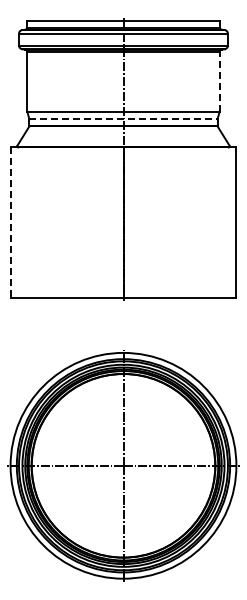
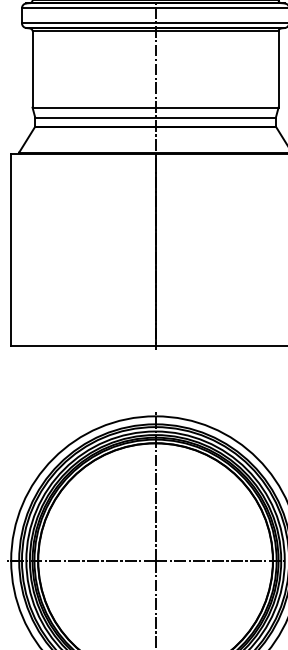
line: (219, 81) -> (278, 69), dashed -> solid
line: (123, 119) -> (155, 117), dashed -> solid
line: (10, 223) -> (11, 250), dashed -> solid

